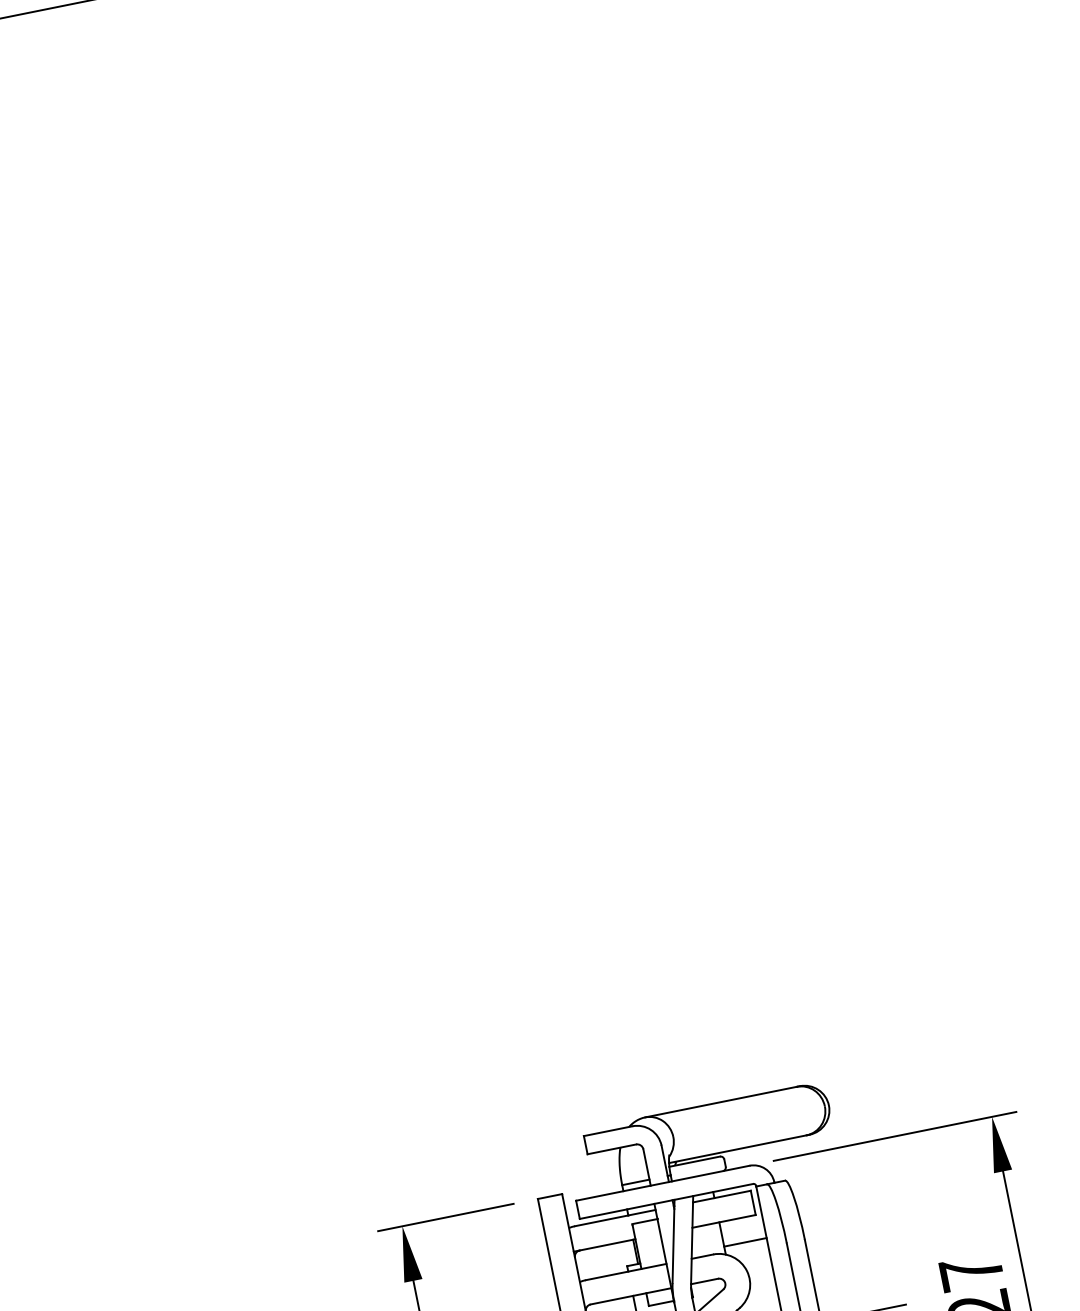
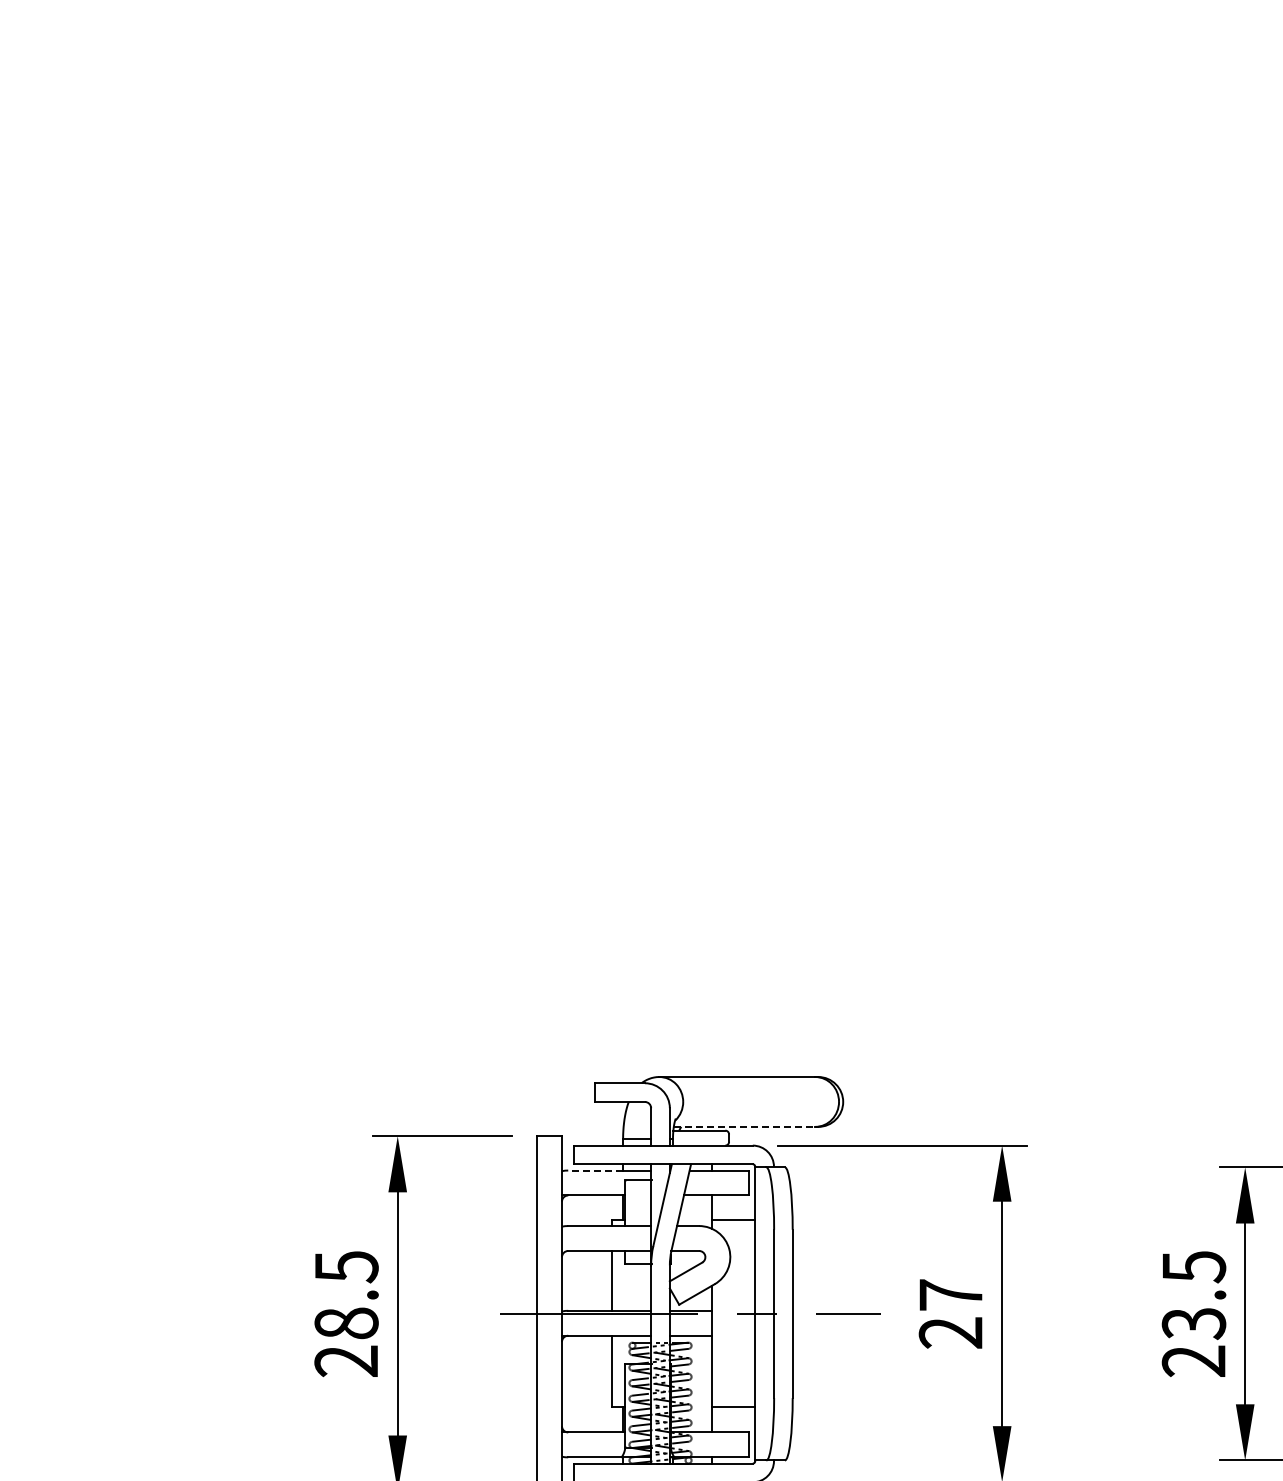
line: (737, 1148) -> (744, 1126), solid -> dashed
line: (601, 1220) -> (595, 1170), solid -> dashed

